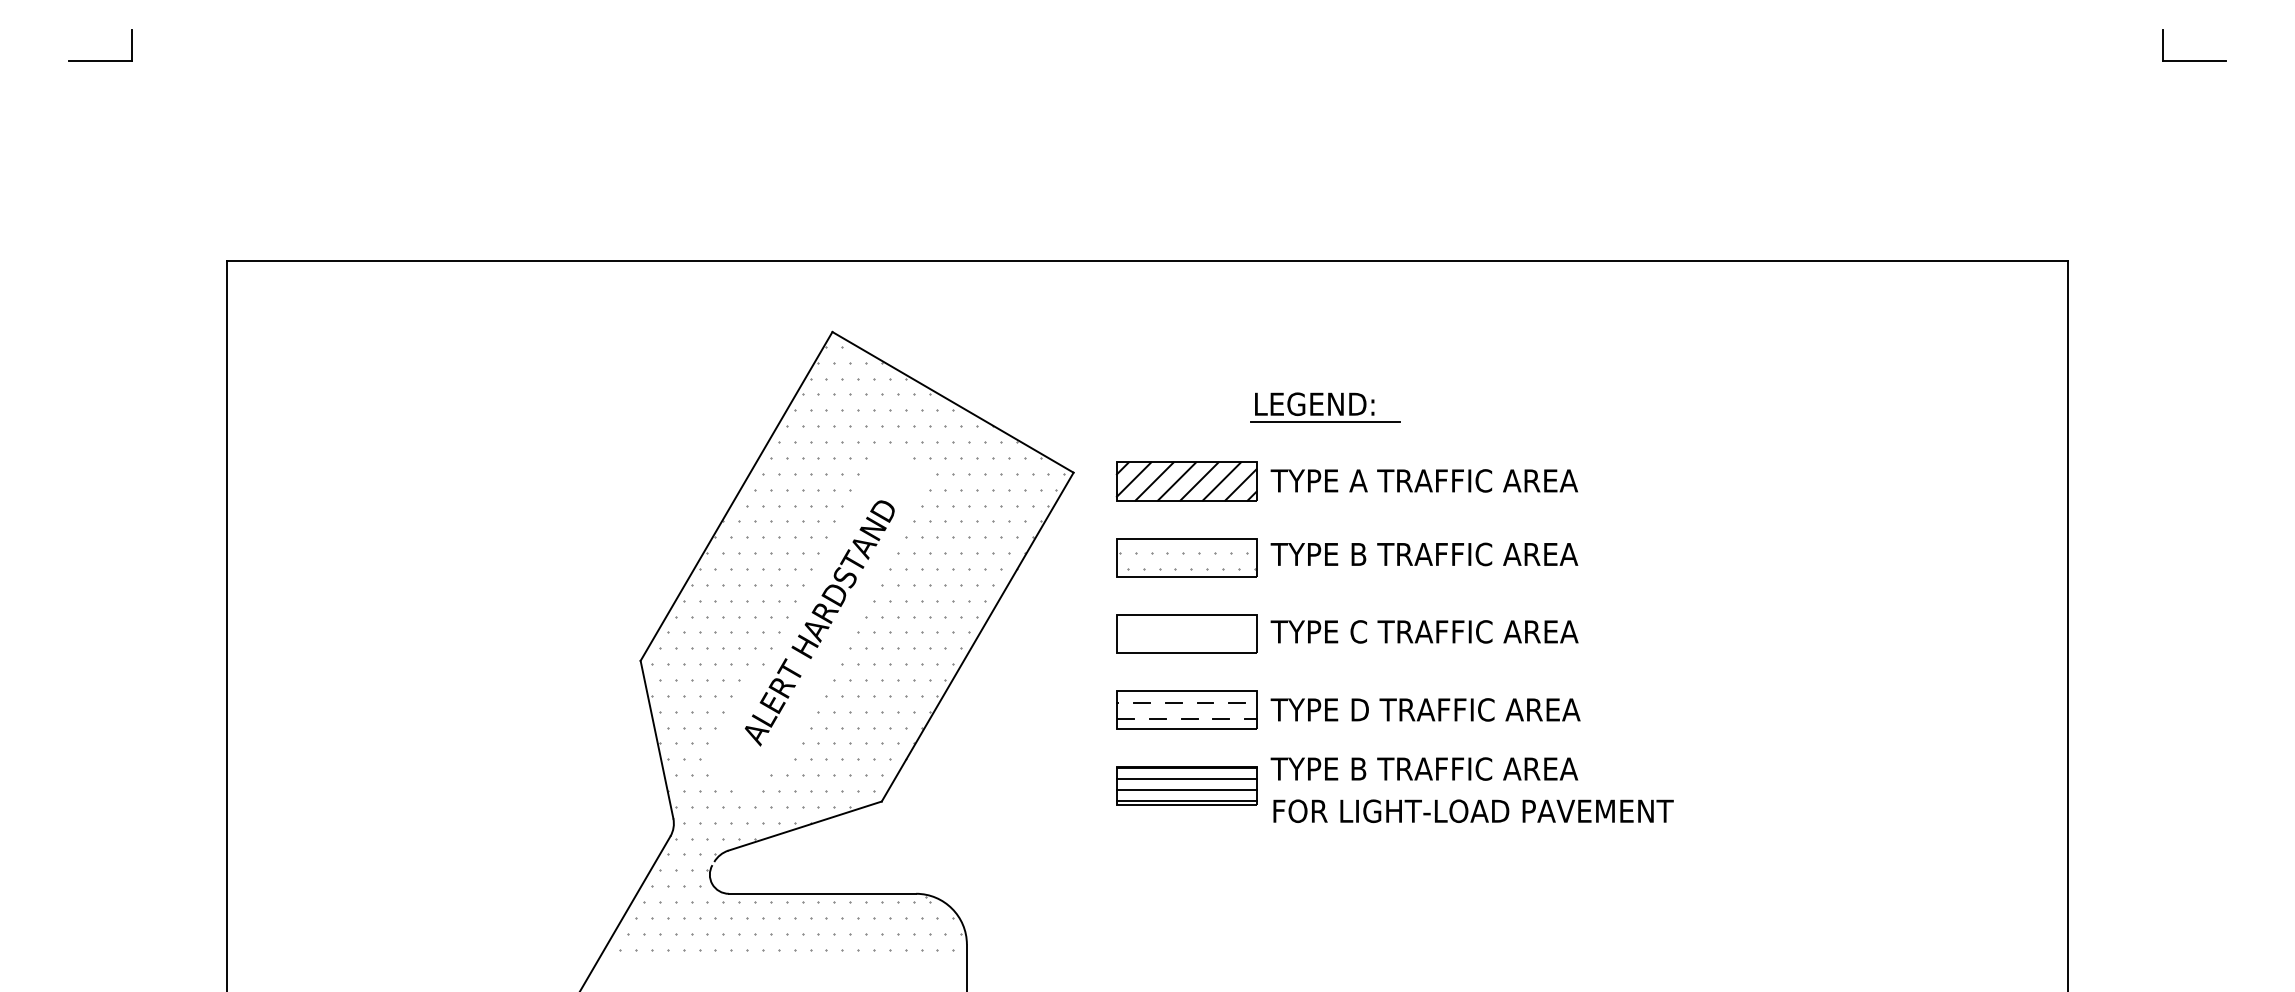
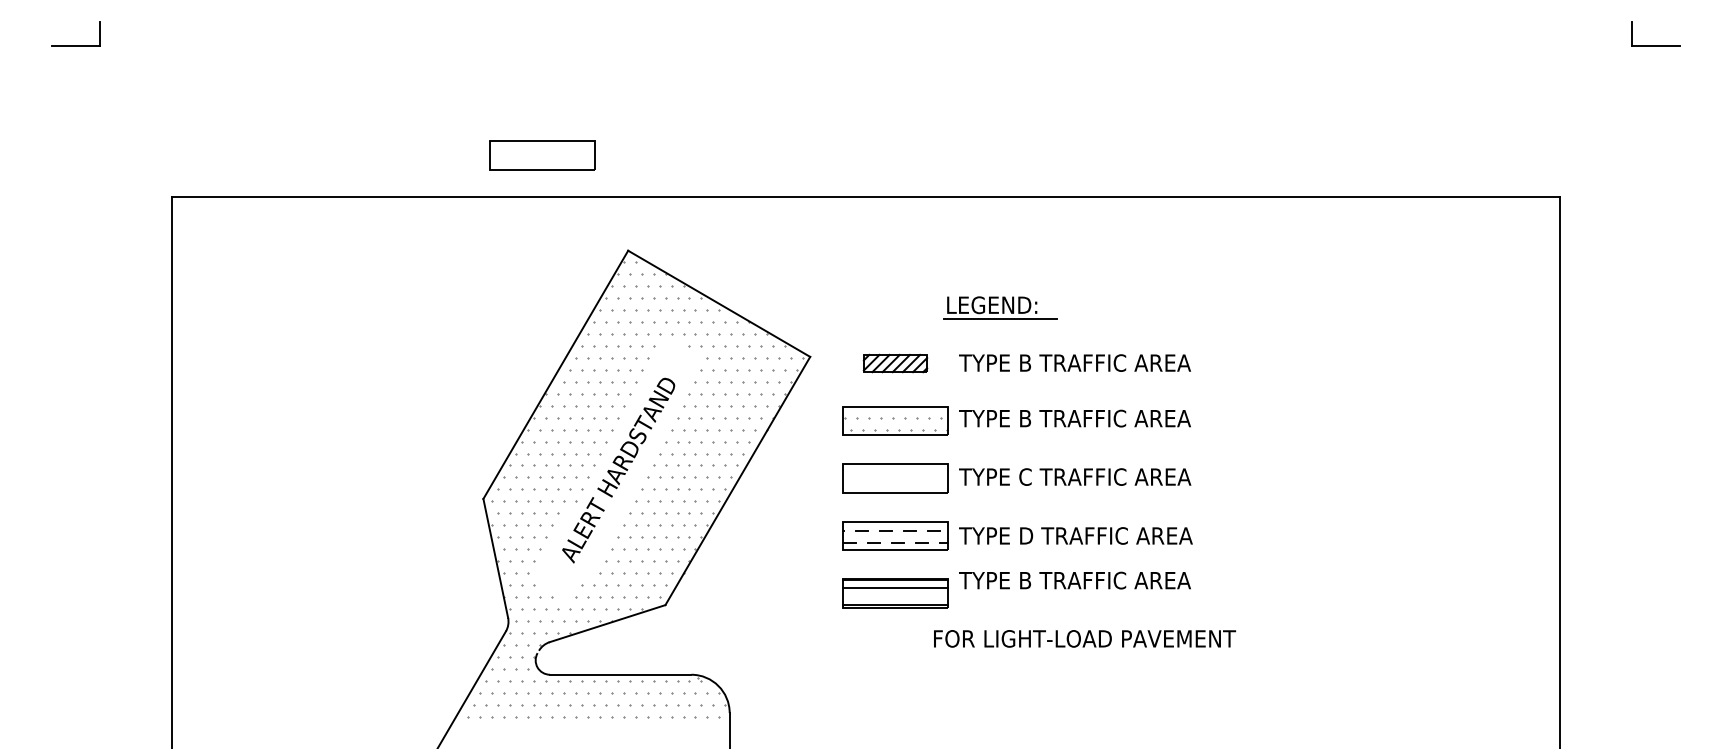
part: (718, 205) -> (542, 155), added
text: (1358, 480) -> (1025, 362), TYPE A TRAFFIC AREA -> TYPE B TRAFFIC AREA
part: (1186, 481) -> (895, 363), size x0.6
line: (1186, 790) -> (895, 596), removed
text: (1473, 810) -> (1084, 638), moved

